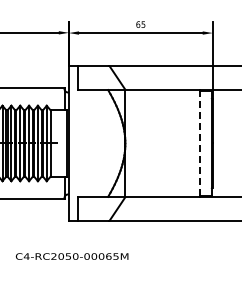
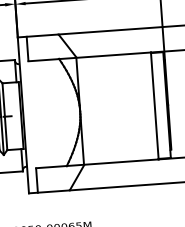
line: (199, 143) -> (154, 105), dashed -> solid

